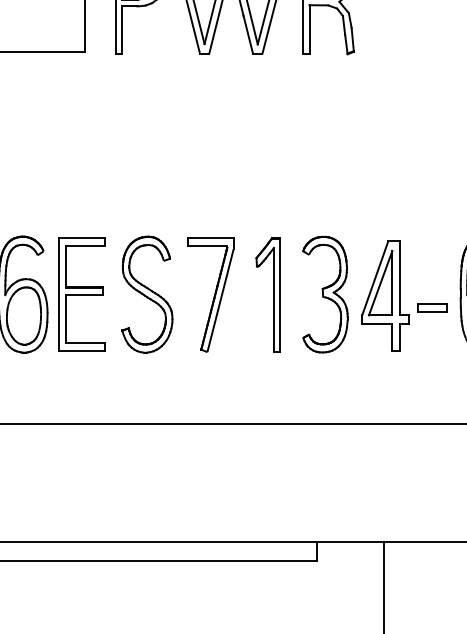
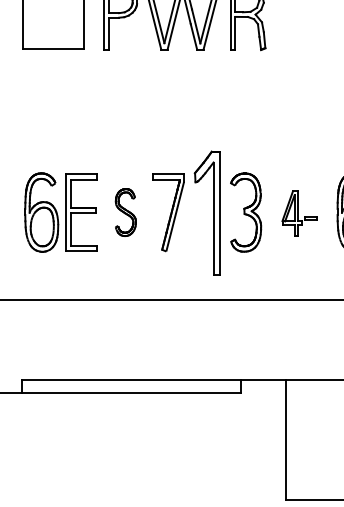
part: (147, 294) -> (125, 212), size x0.6
part: (266, 294) -> (206, 212), size x1.6
part: (404, 295) -> (299, 213), size x0.6

